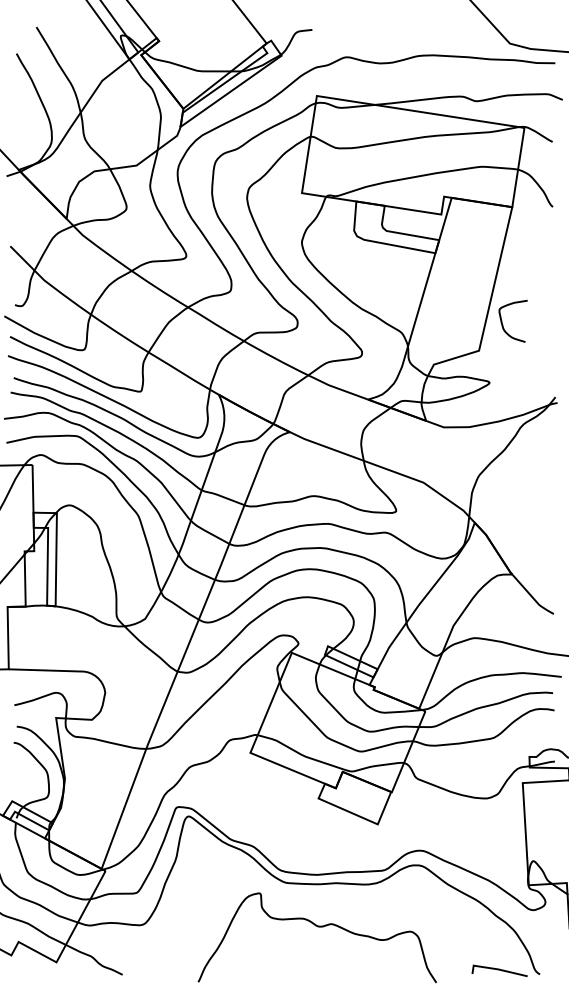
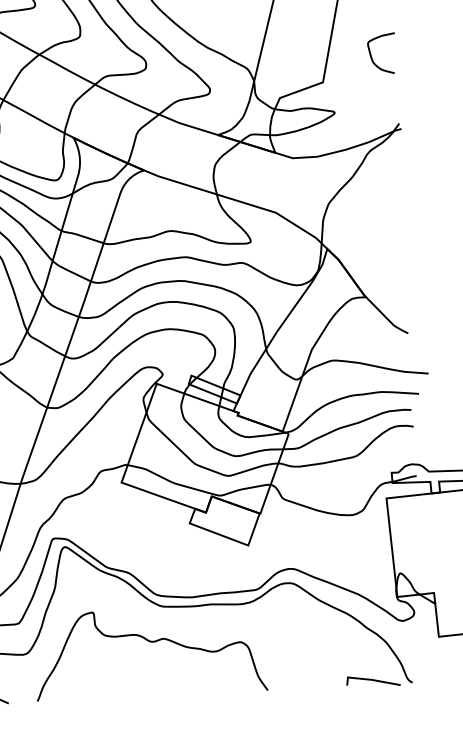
curve: (503, 324) -> (372, 57), moved
curve: (317, 927) -> (150, 642), moved

